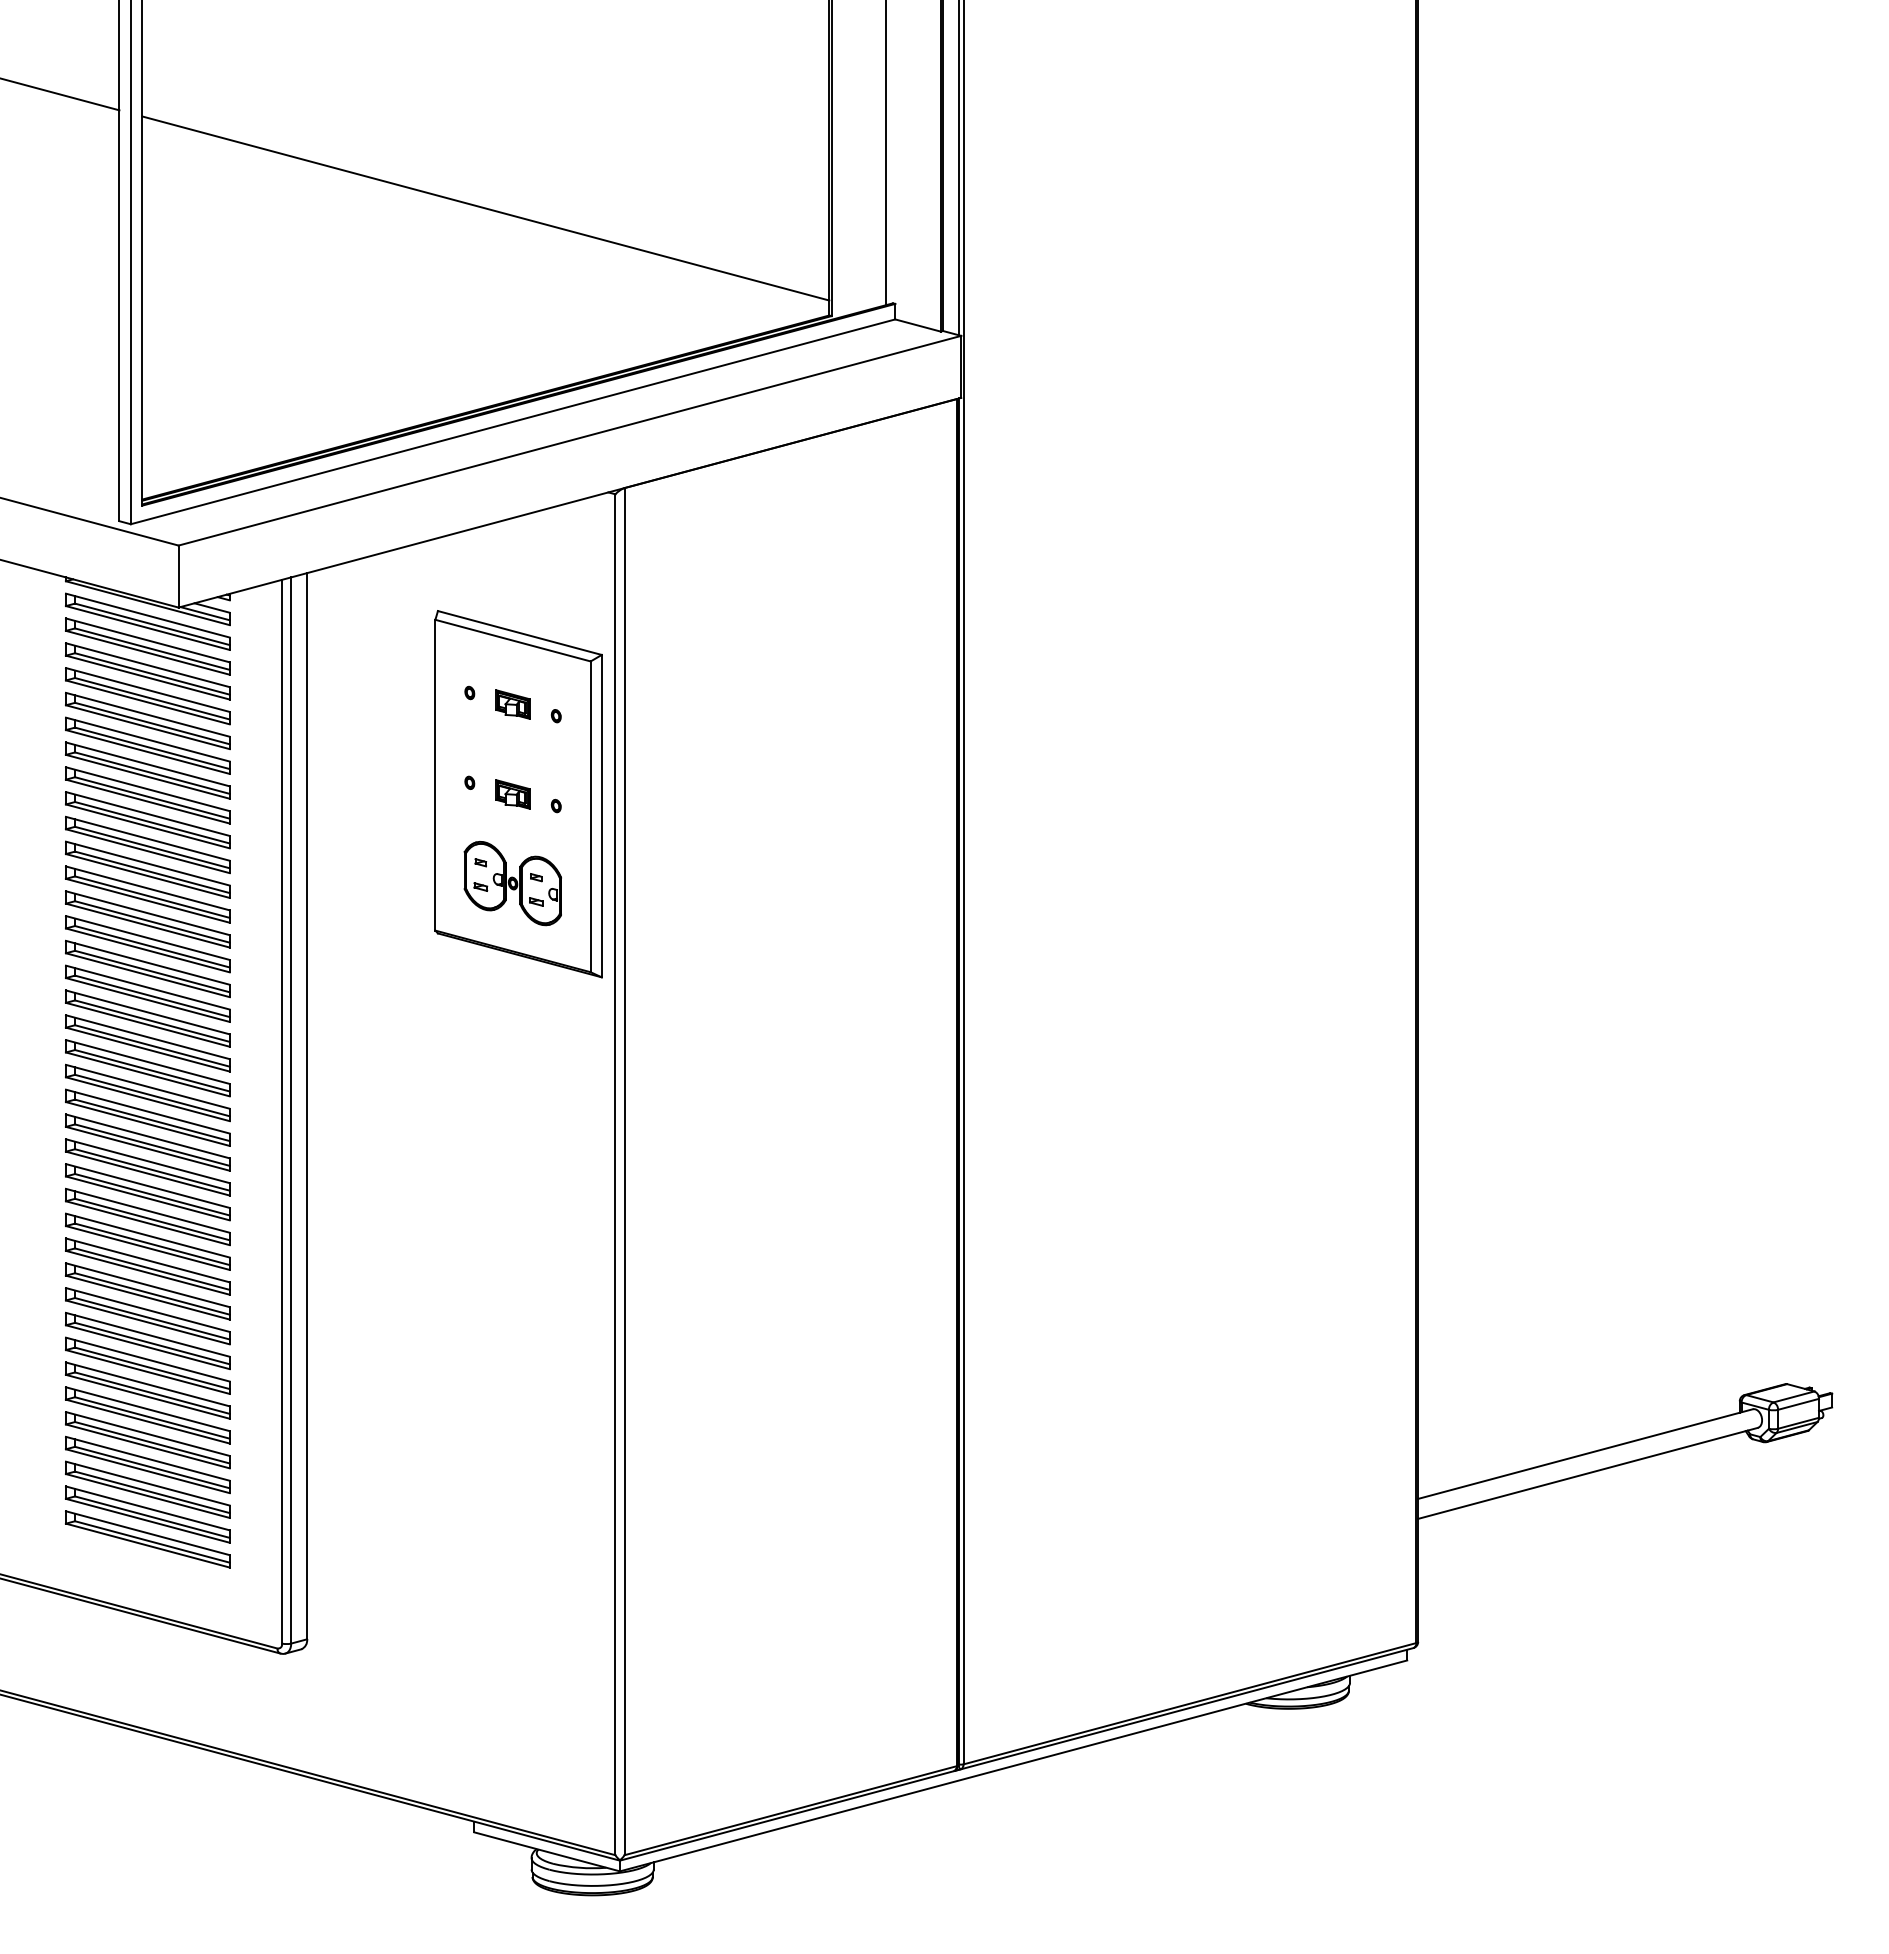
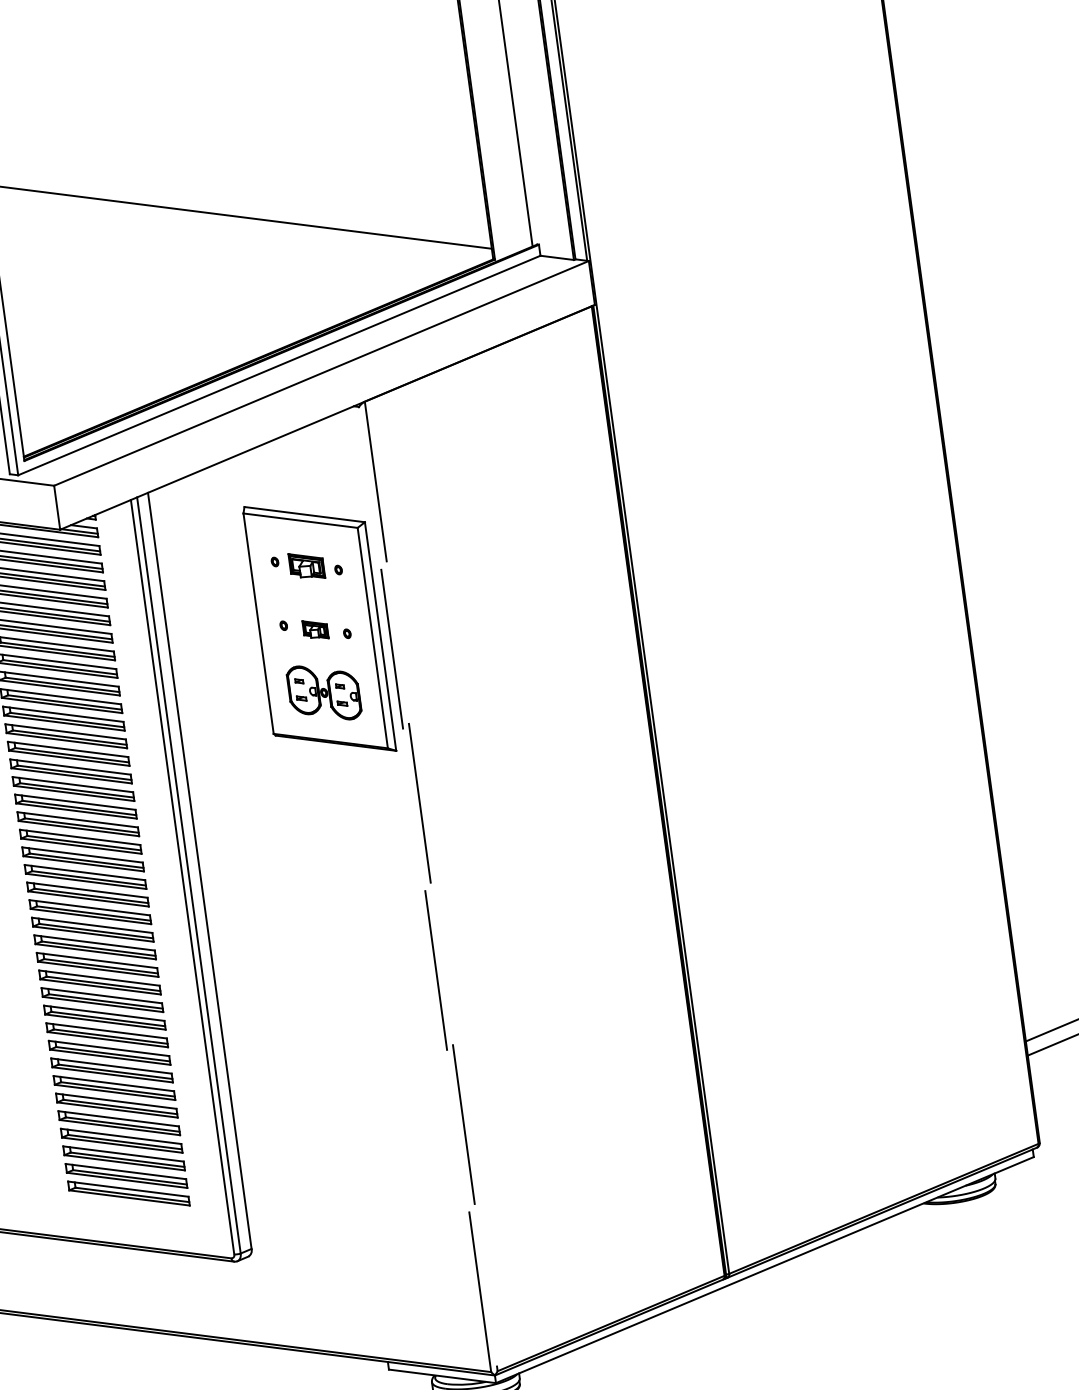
part: (512, 704) -> (306, 566), size x1.4
line: (624, 1171) -> (431, 886), solid -> dashed
line: (615, 1174) -> (425, 889), solid -> dashed

